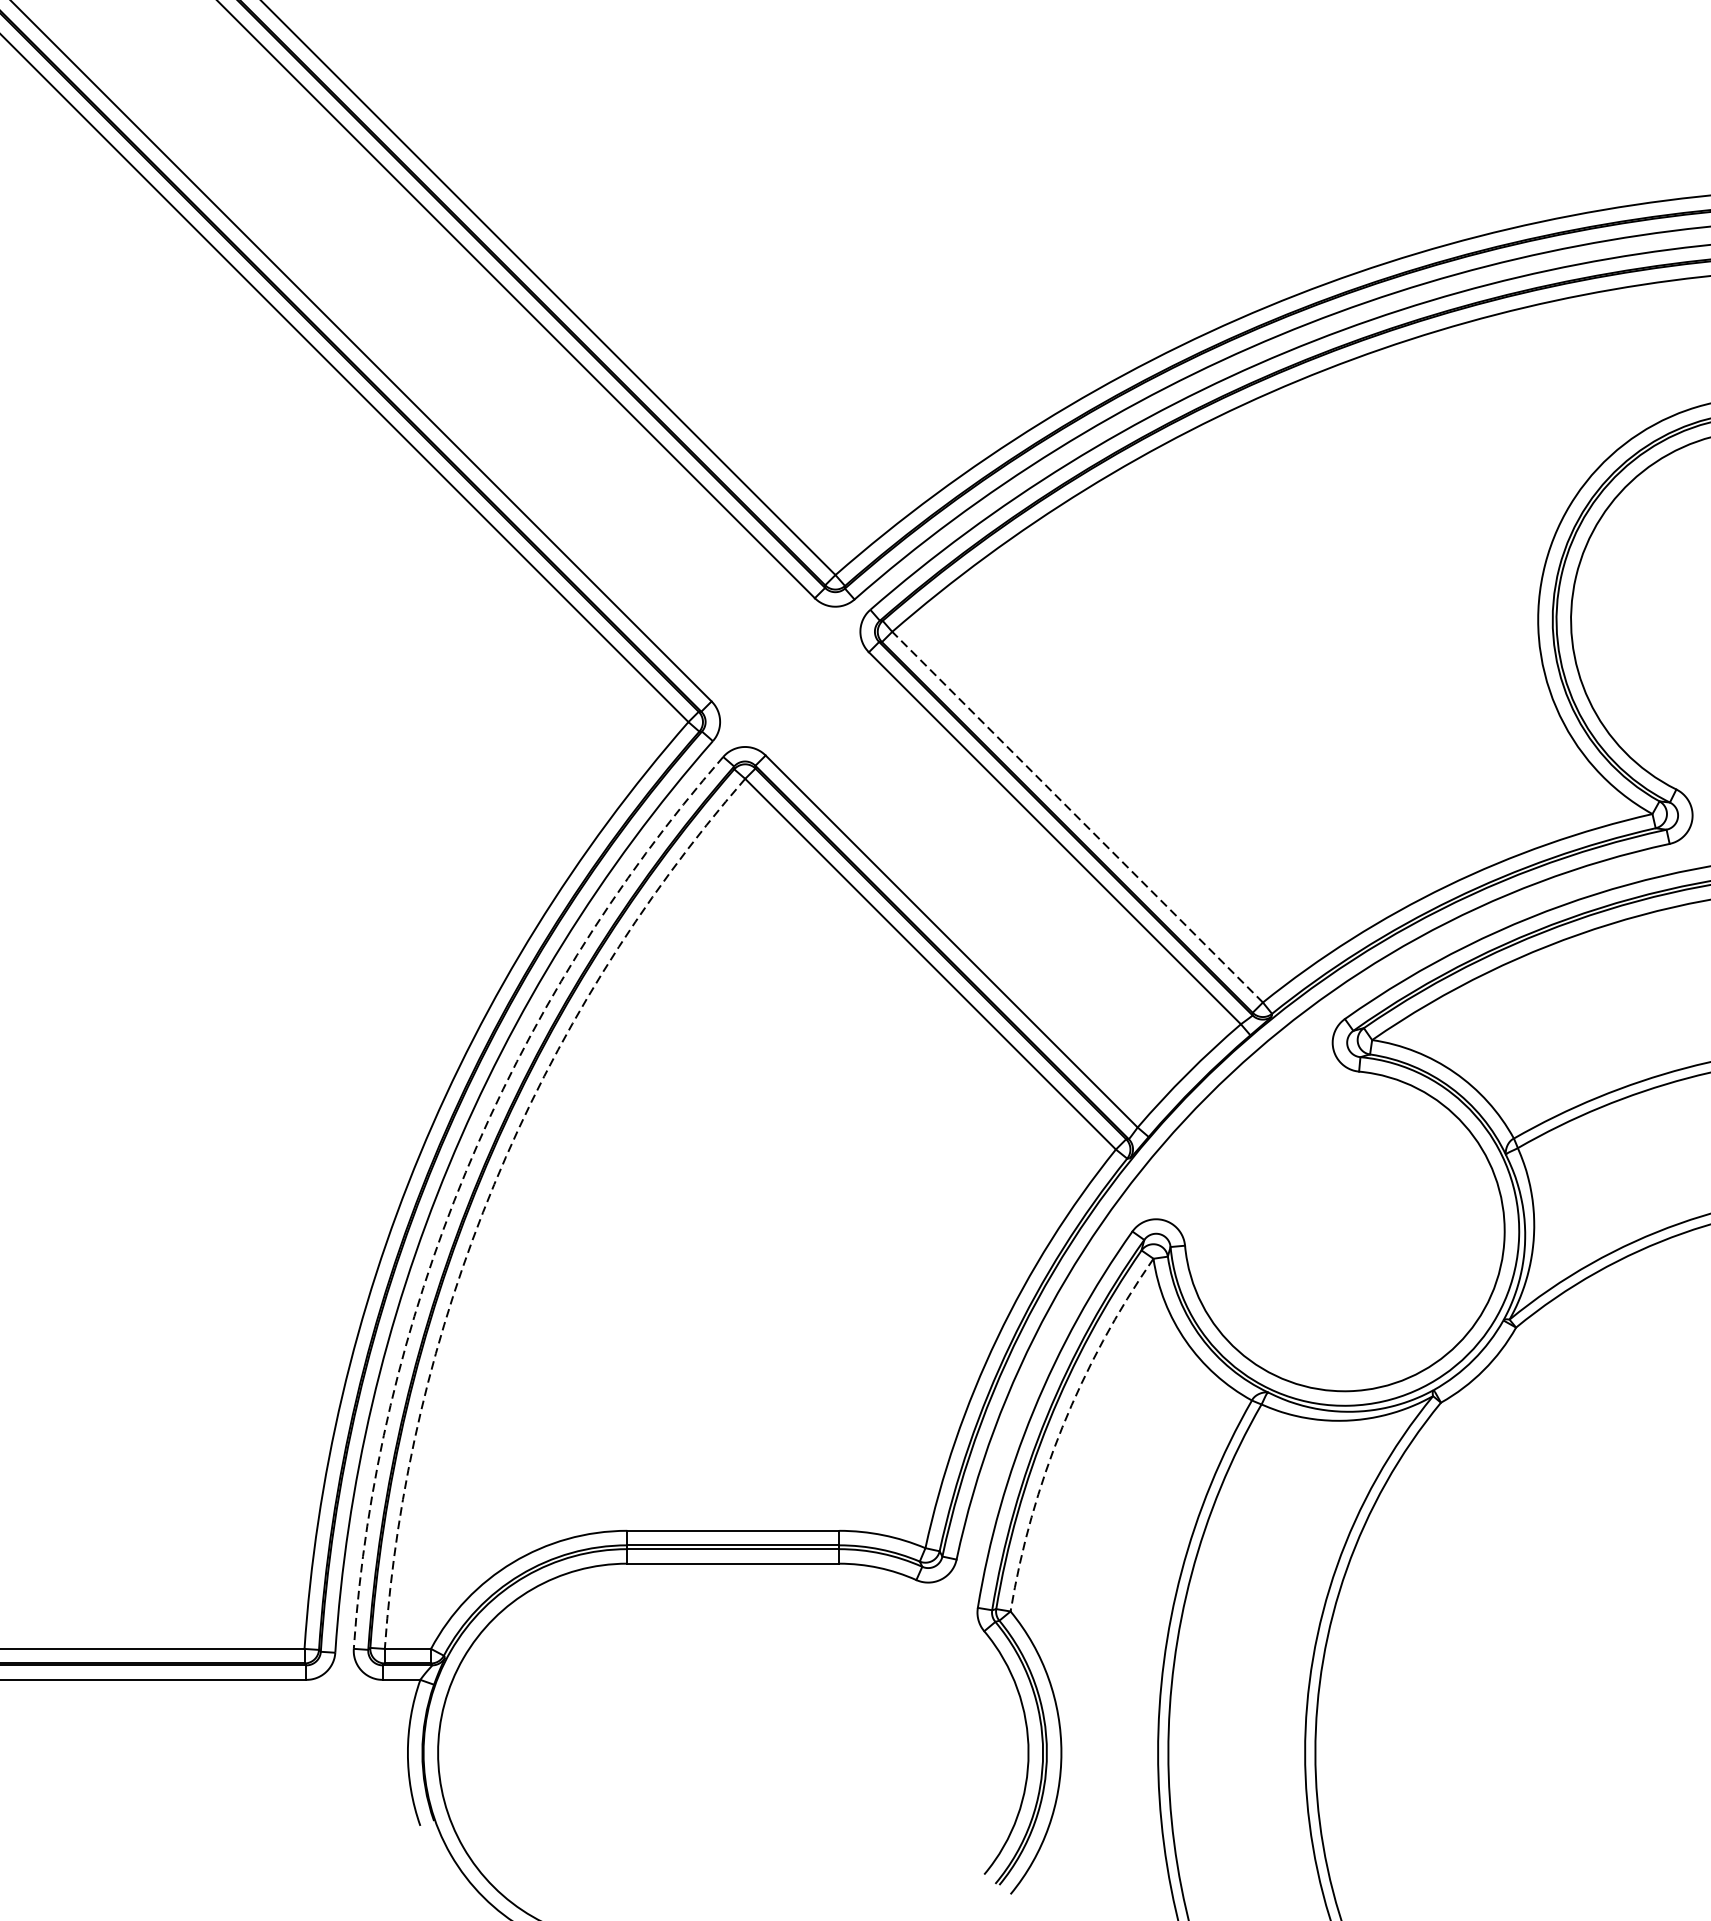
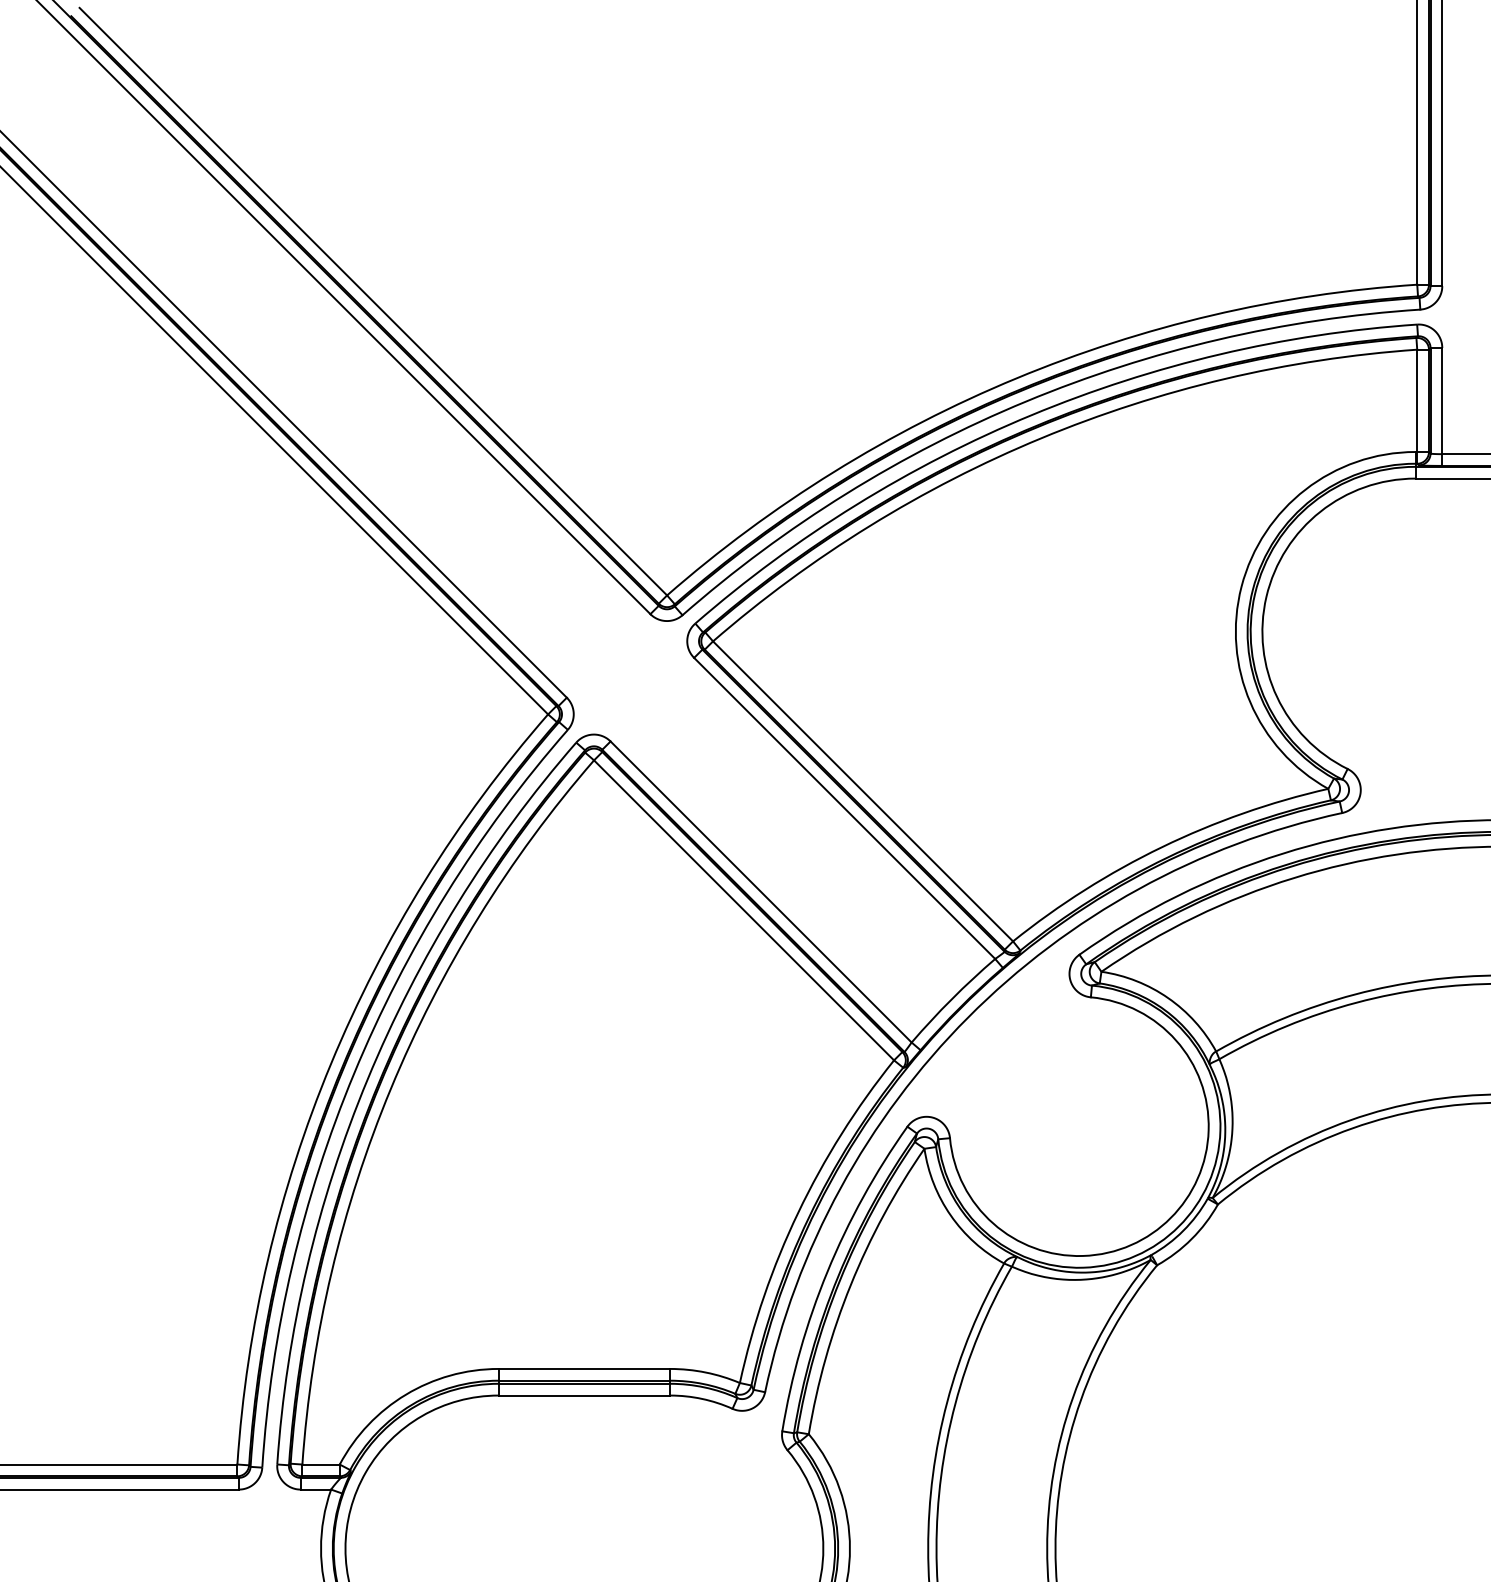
line: (1076, 817) -> (862, 791), dashed -> solid
arc: (465, 1173) -> (367, 1079), dashed -> solid
arc: (493, 1184) -> (390, 1088), dashed -> solid
arc: (1062, 1427) -> (850, 1285), dashed -> solid

